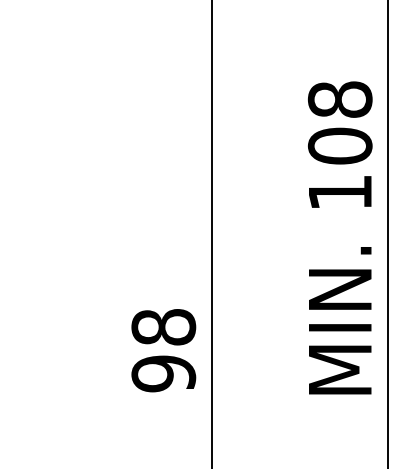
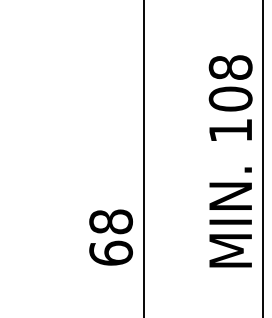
text: (164, 372) -> (111, 252), 98 -> 68

